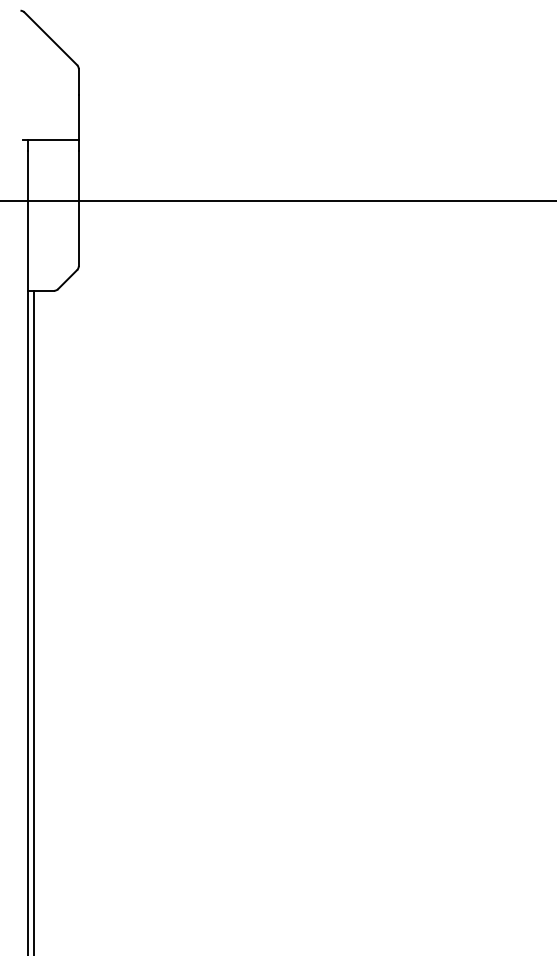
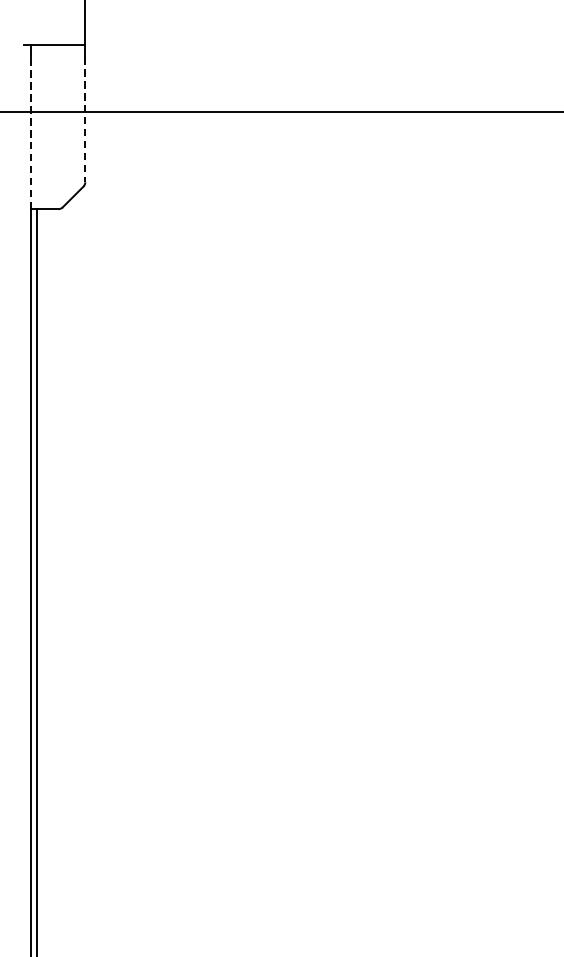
line: (78, 208) -> (84, 119), solid -> dashed
line: (28, 220) -> (30, 132), solid -> dashed

